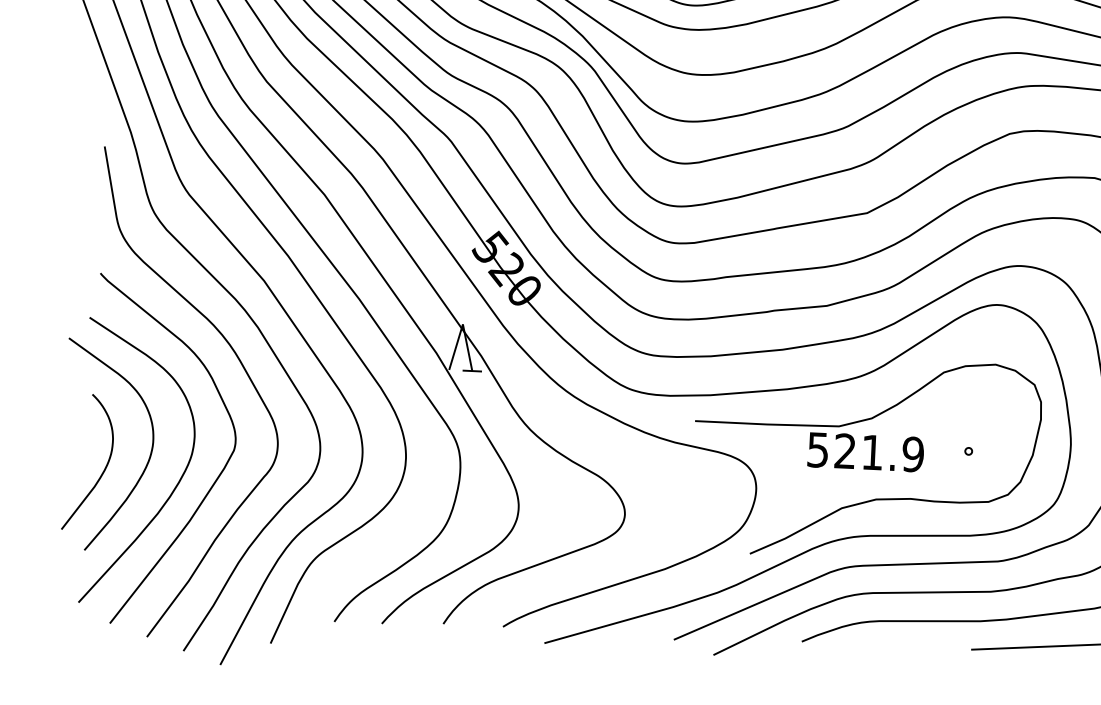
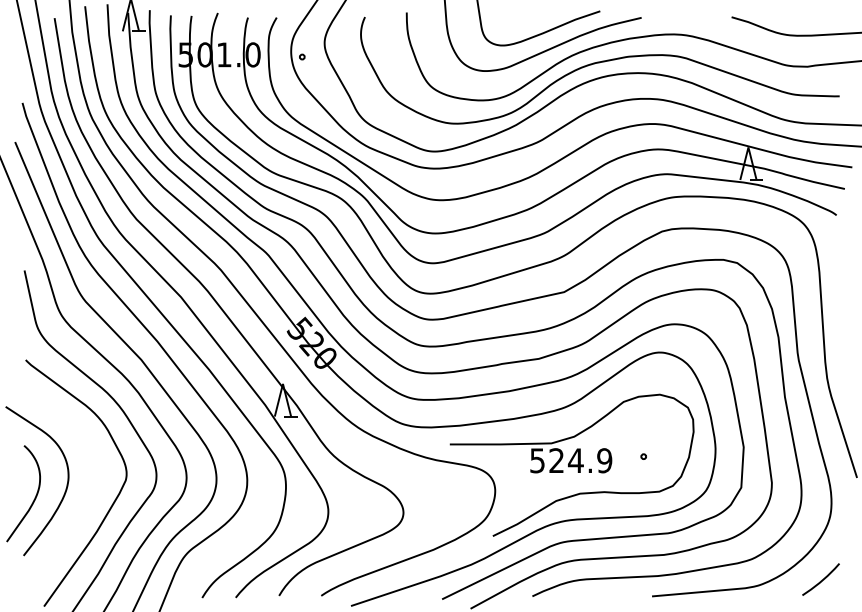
text: (871, 452) -> (575, 460), 521.9 -> 524.9
curve: (172, 490) -> (83, 510), removed

